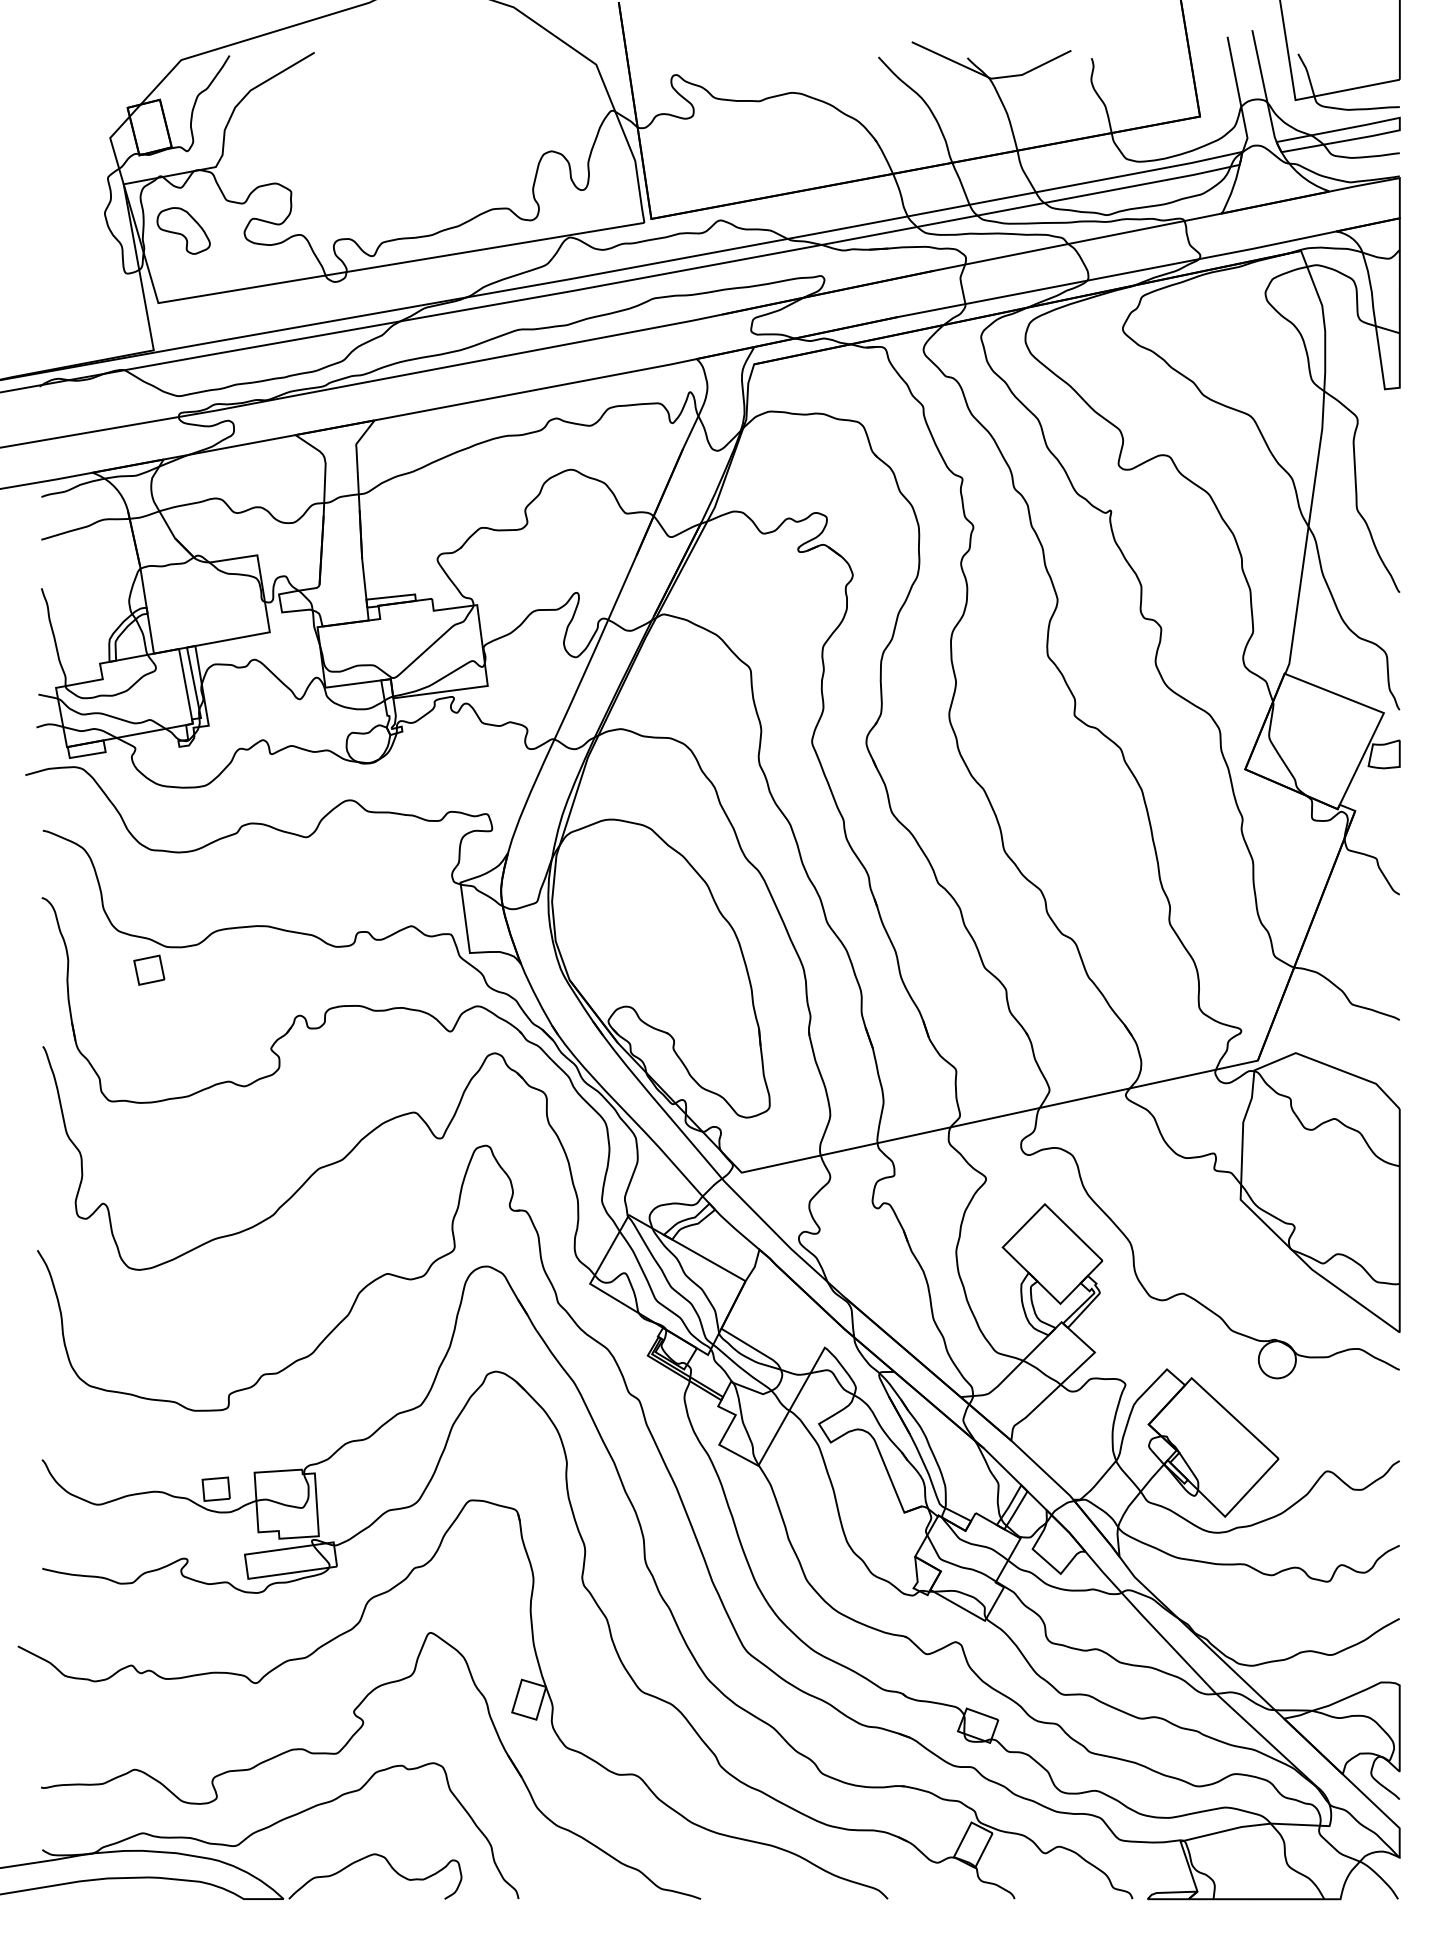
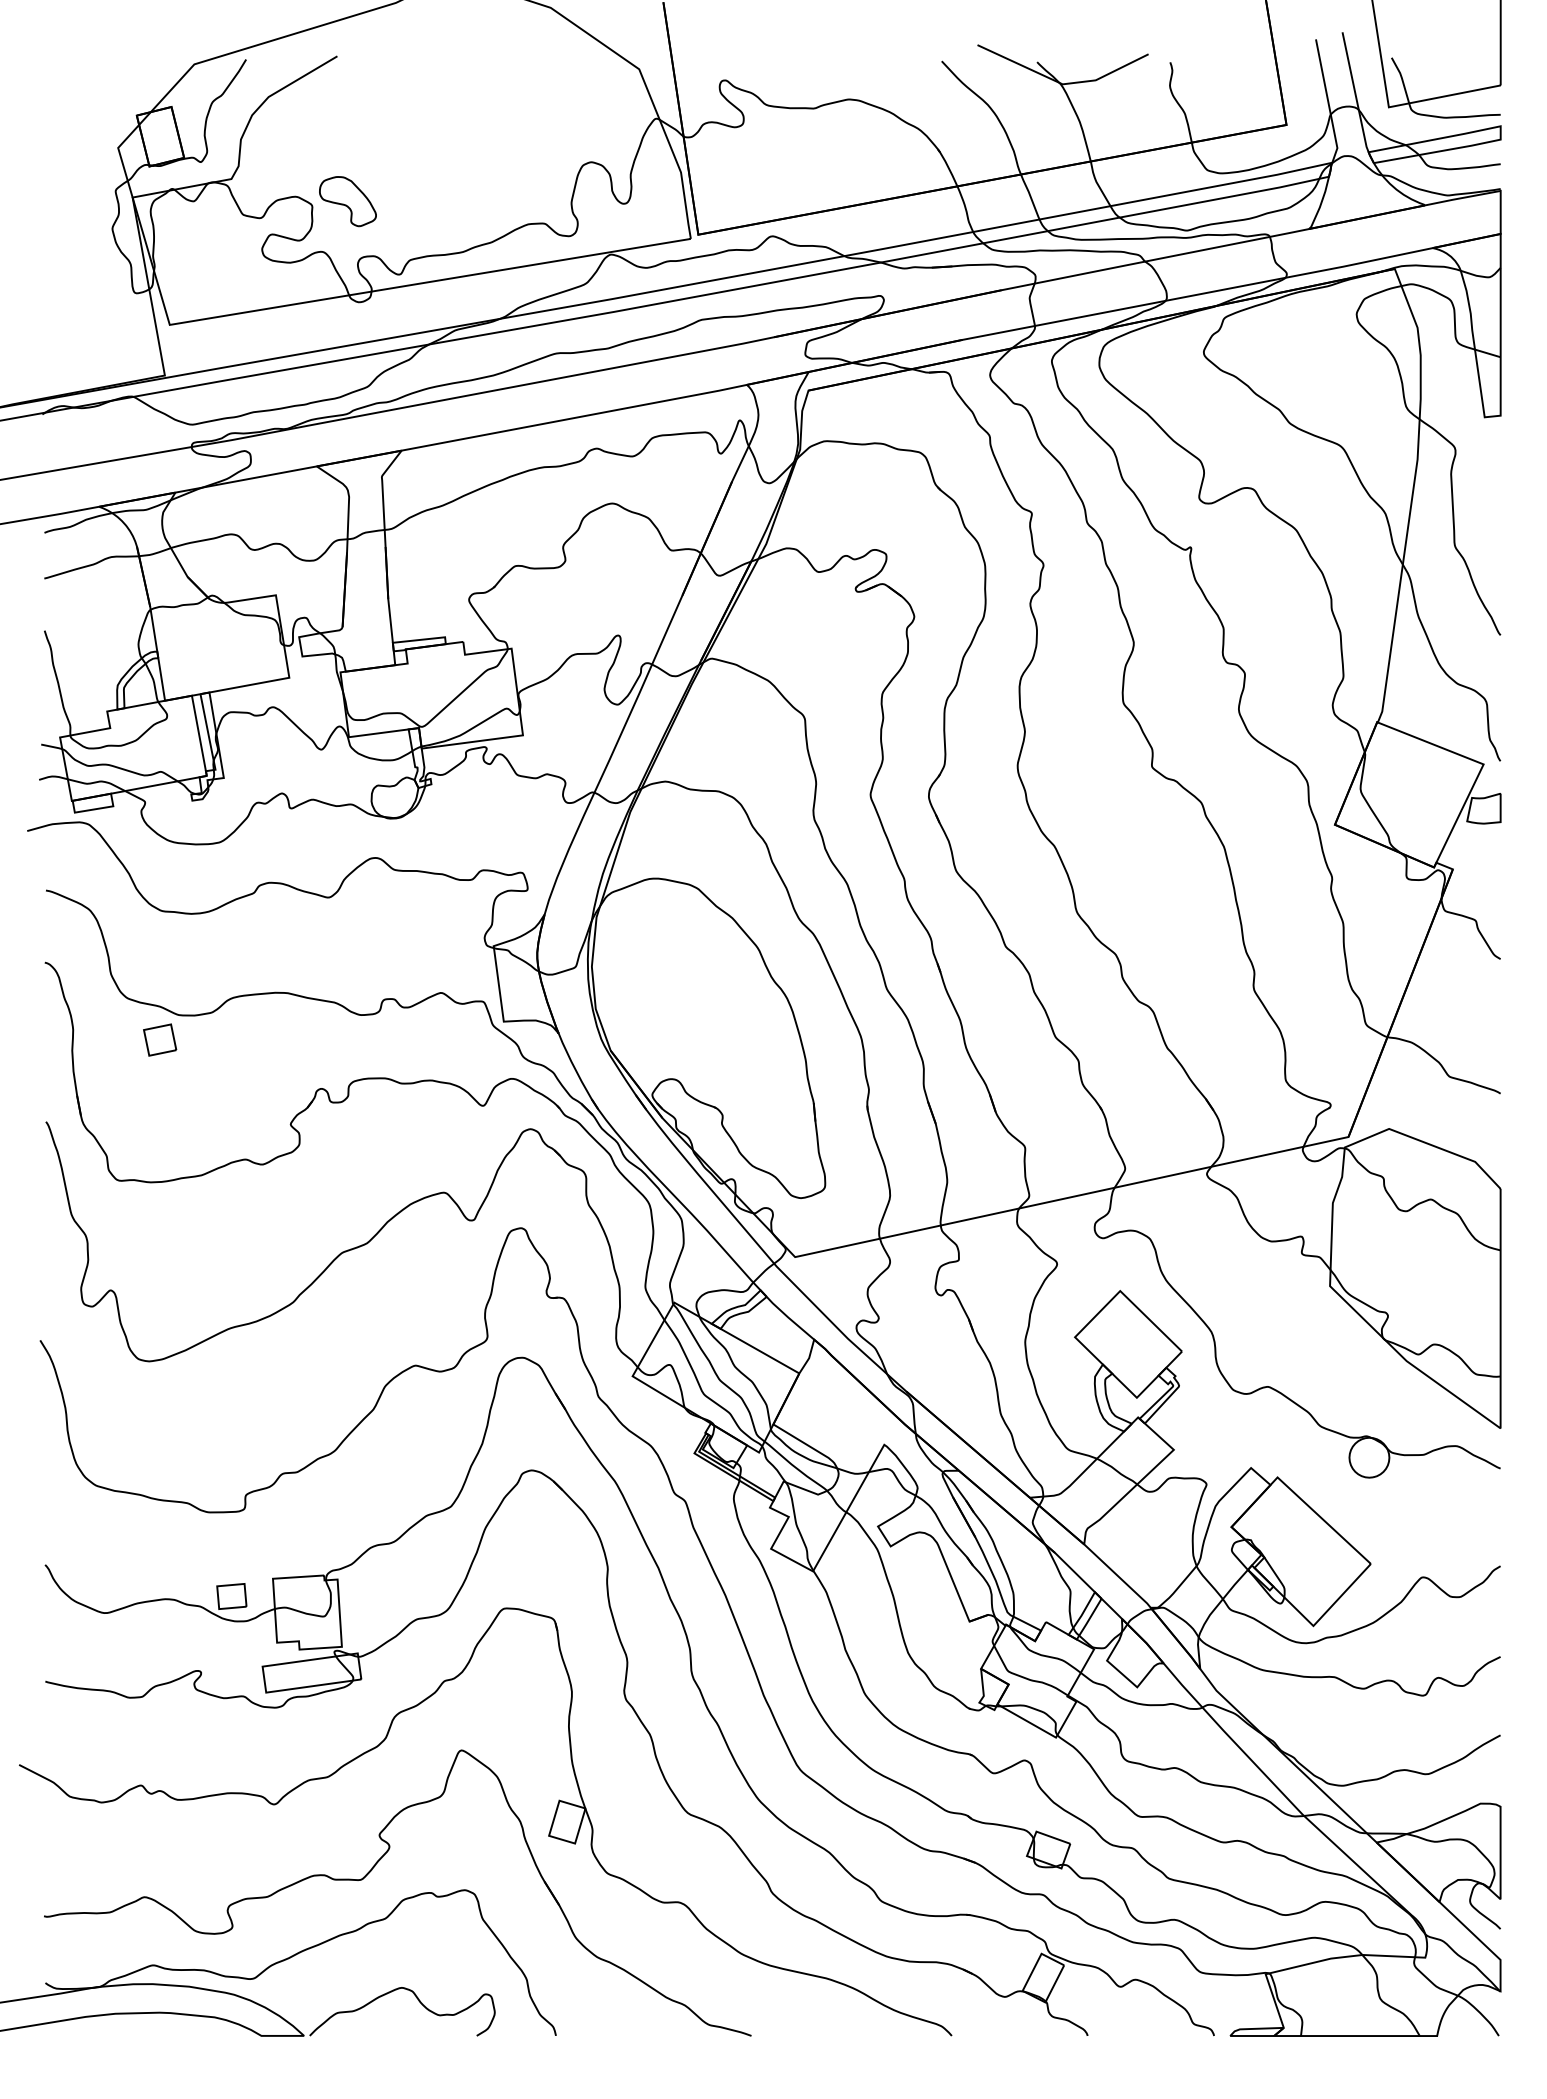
part: (183, 230) -> (347, 201), moved

